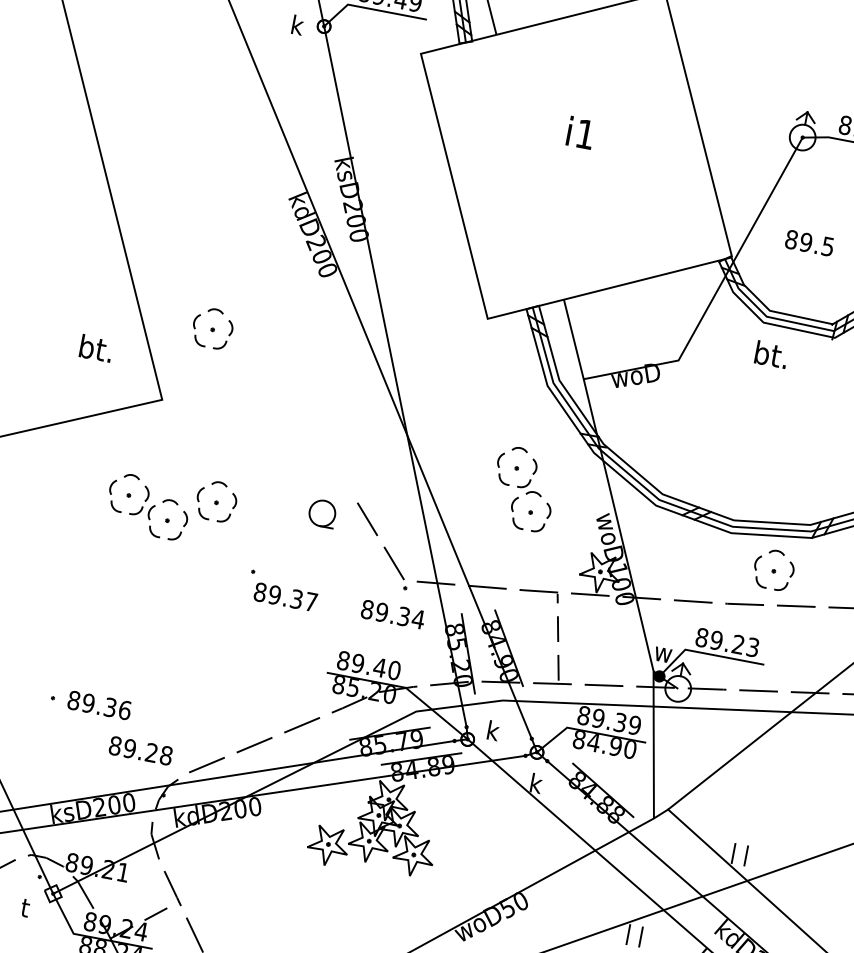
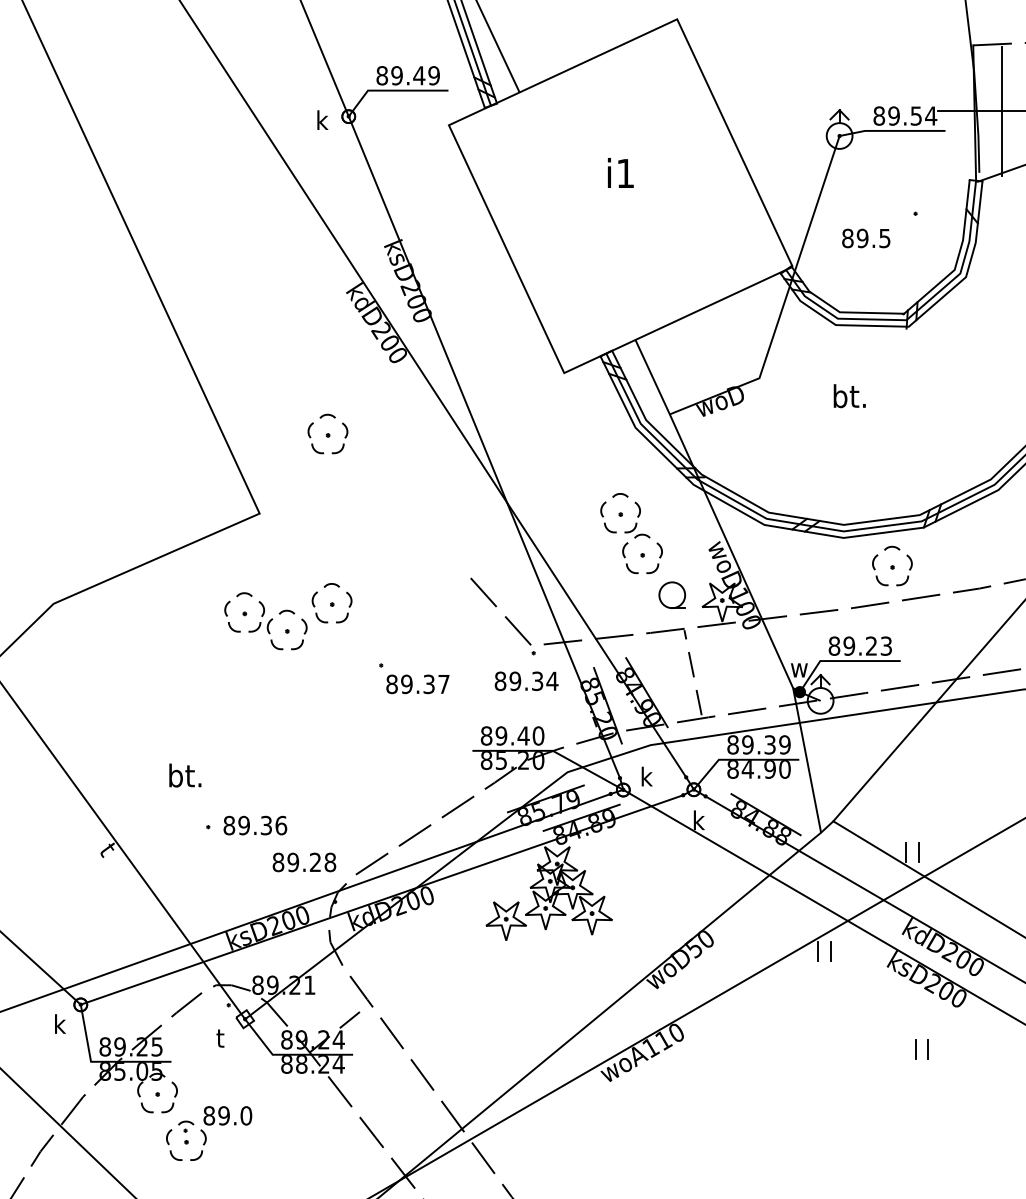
part: (212, 327) -> (327, 433), moved
text: (96, 348) -> (185, 775), moved
text: (771, 355) -> (849, 396), moved
part: (322, 512) -> (672, 594), moved

